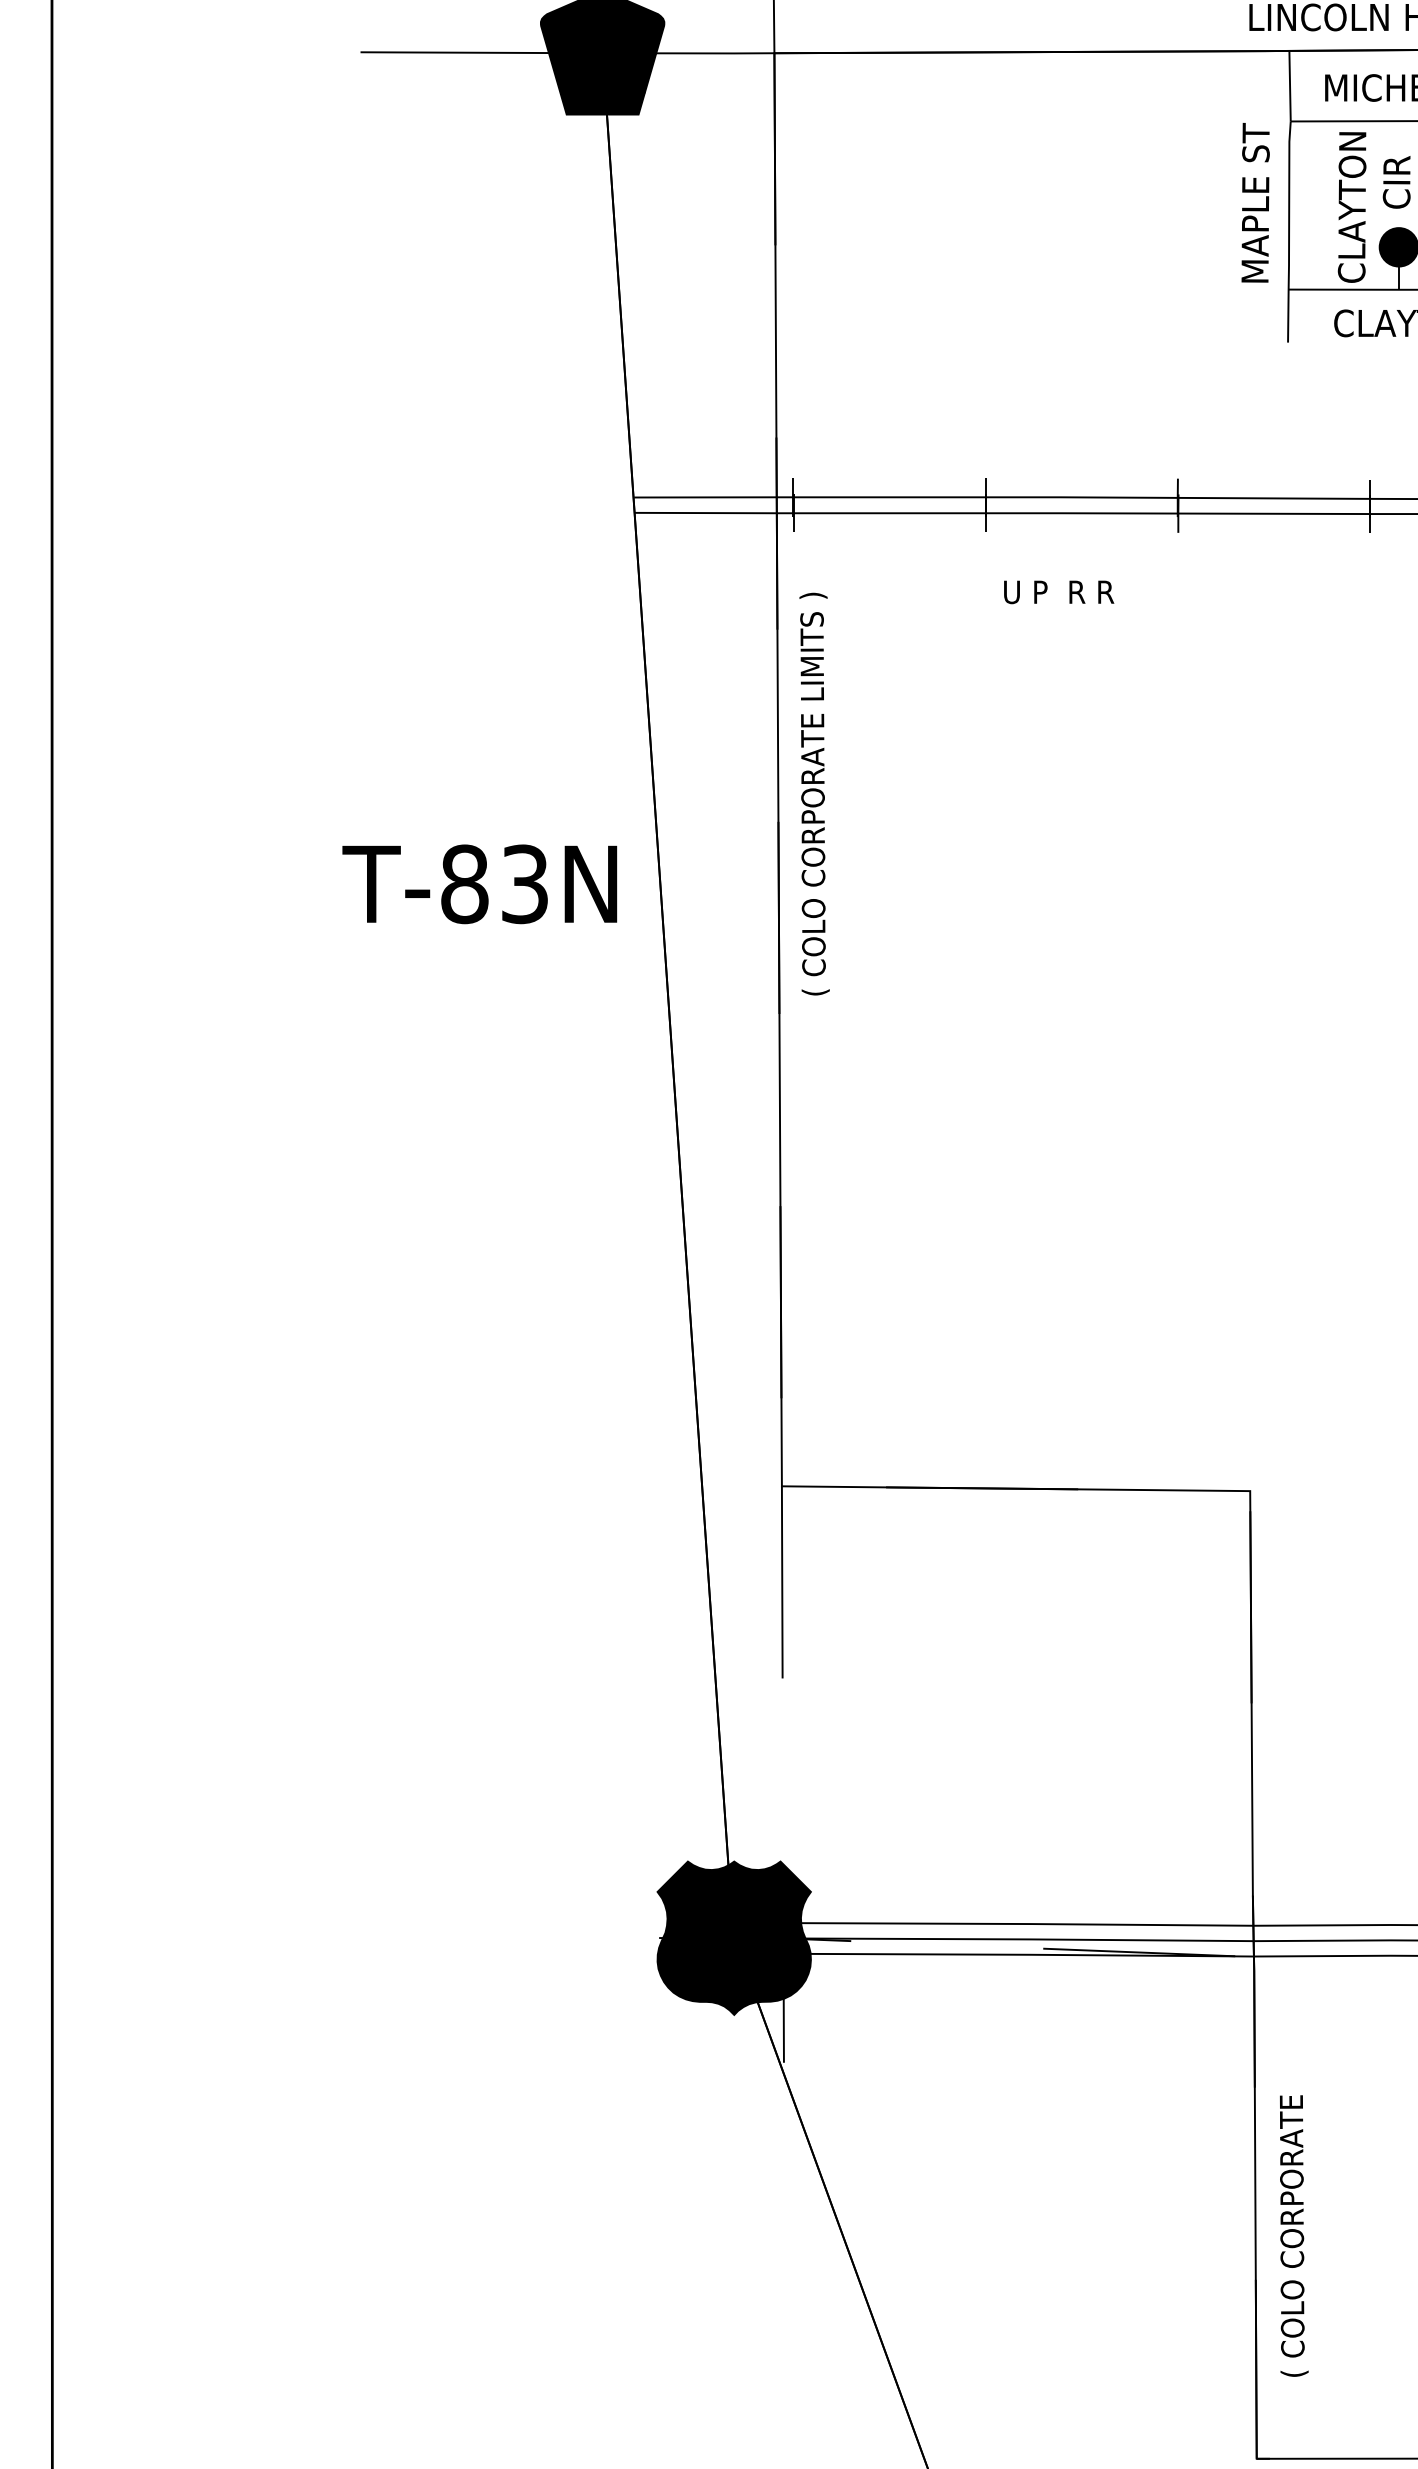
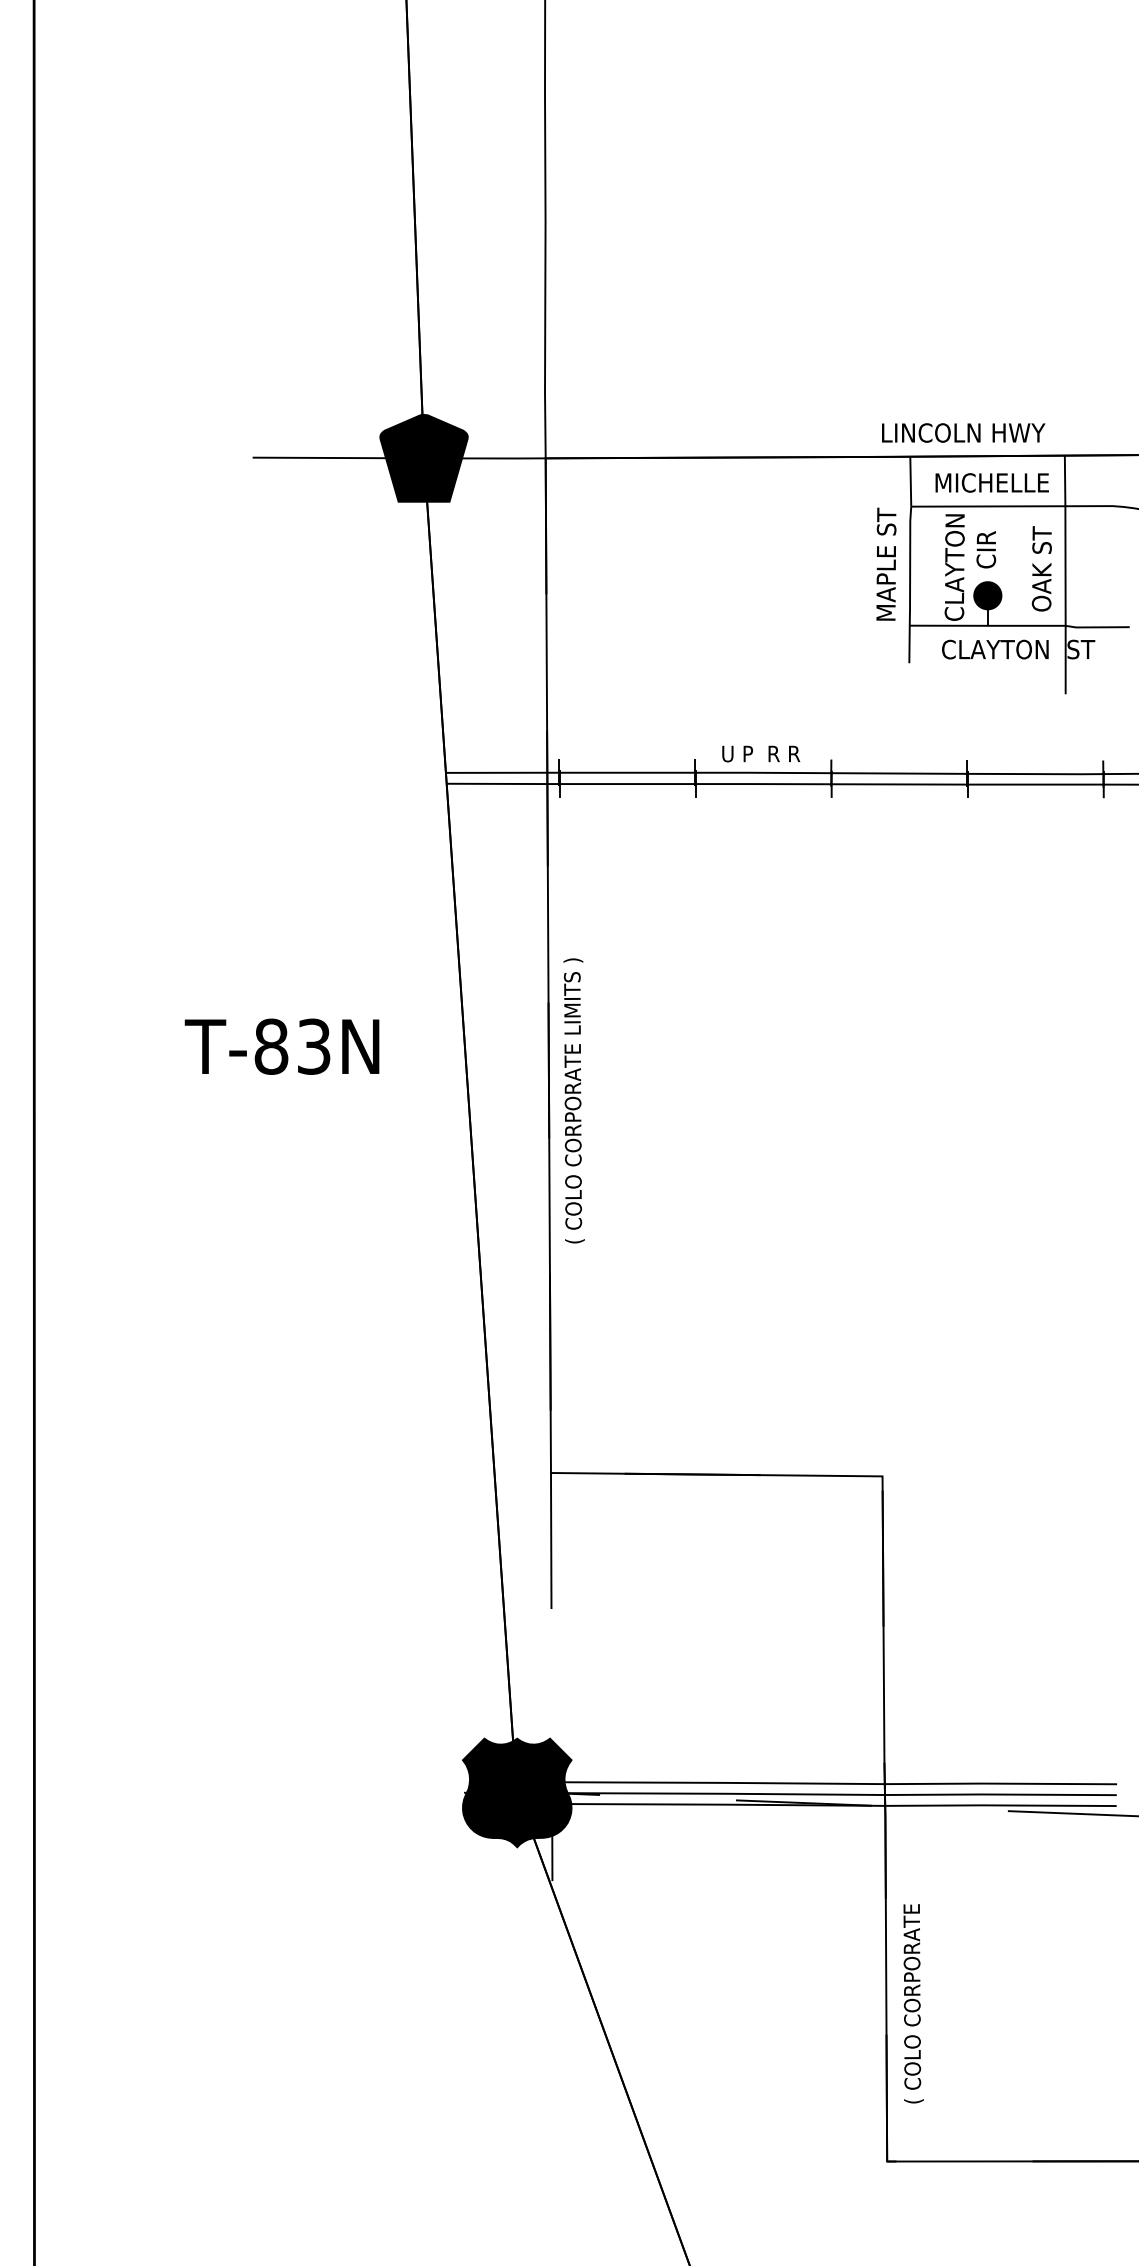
text: (1059, 591) -> (761, 753), moved
text: (813, 793) -> (573, 1100), moved
text: (478, 883) -> (281, 1046), moved

